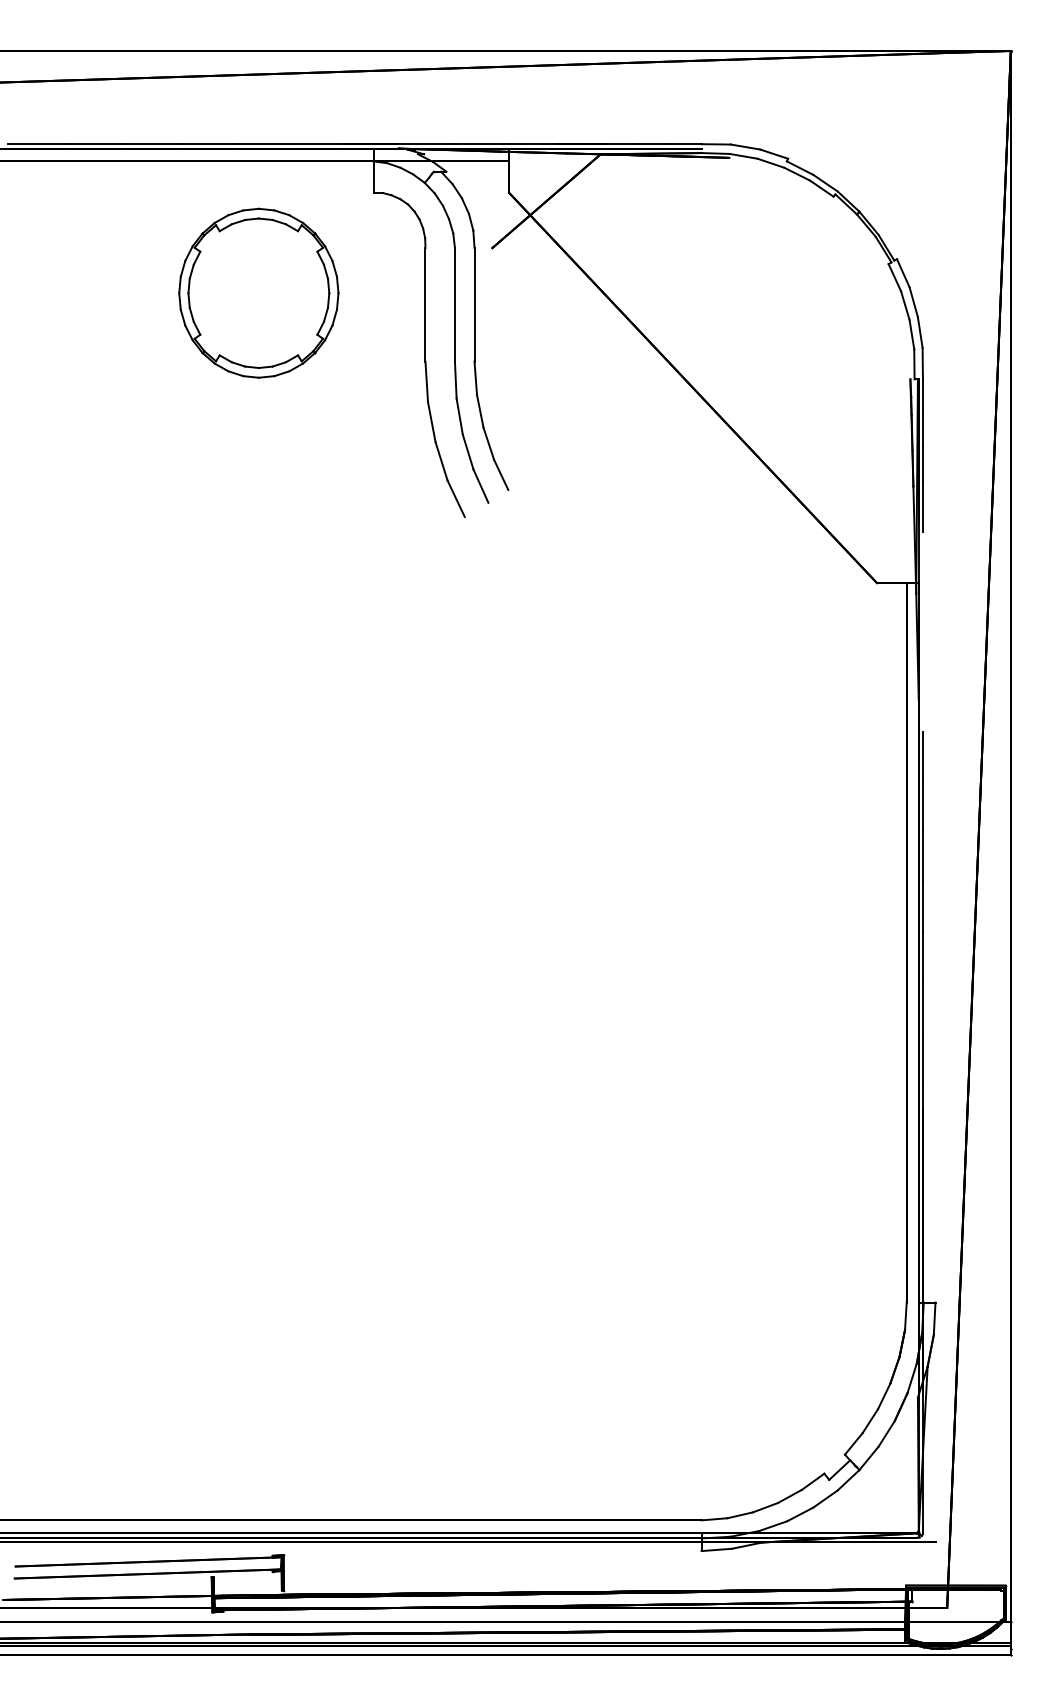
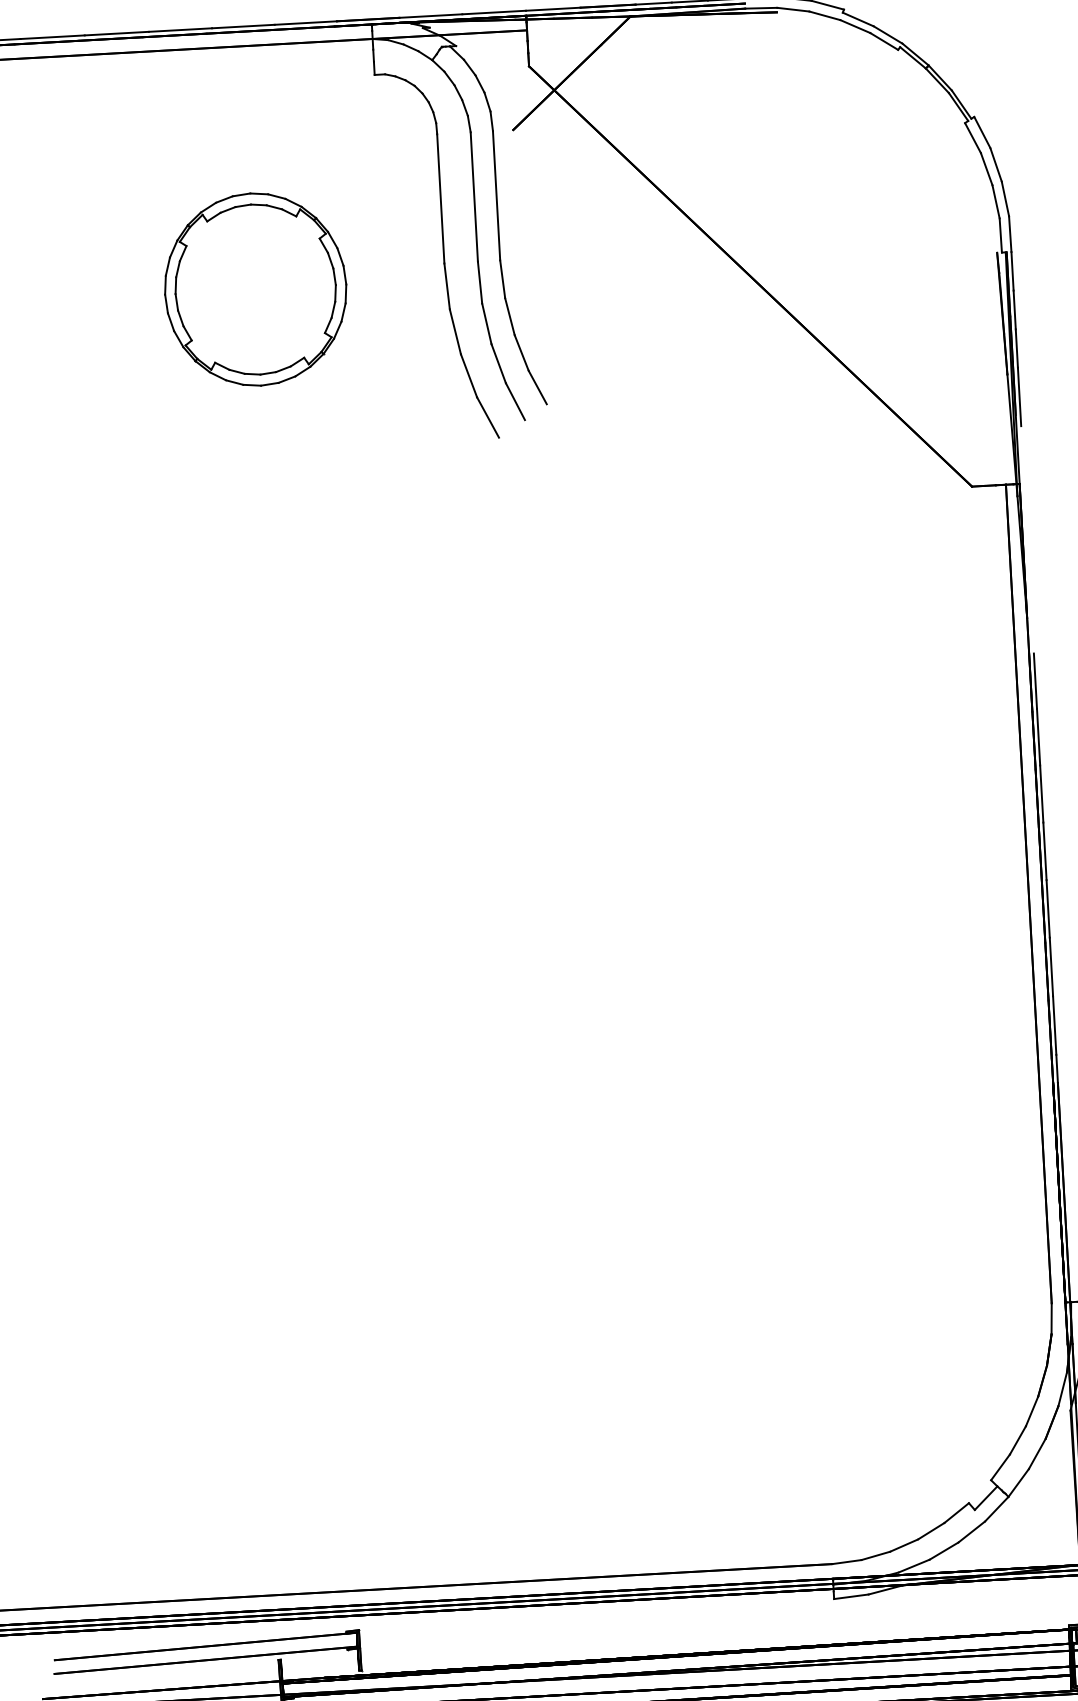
part: (258, 292) -> (255, 288), moved

